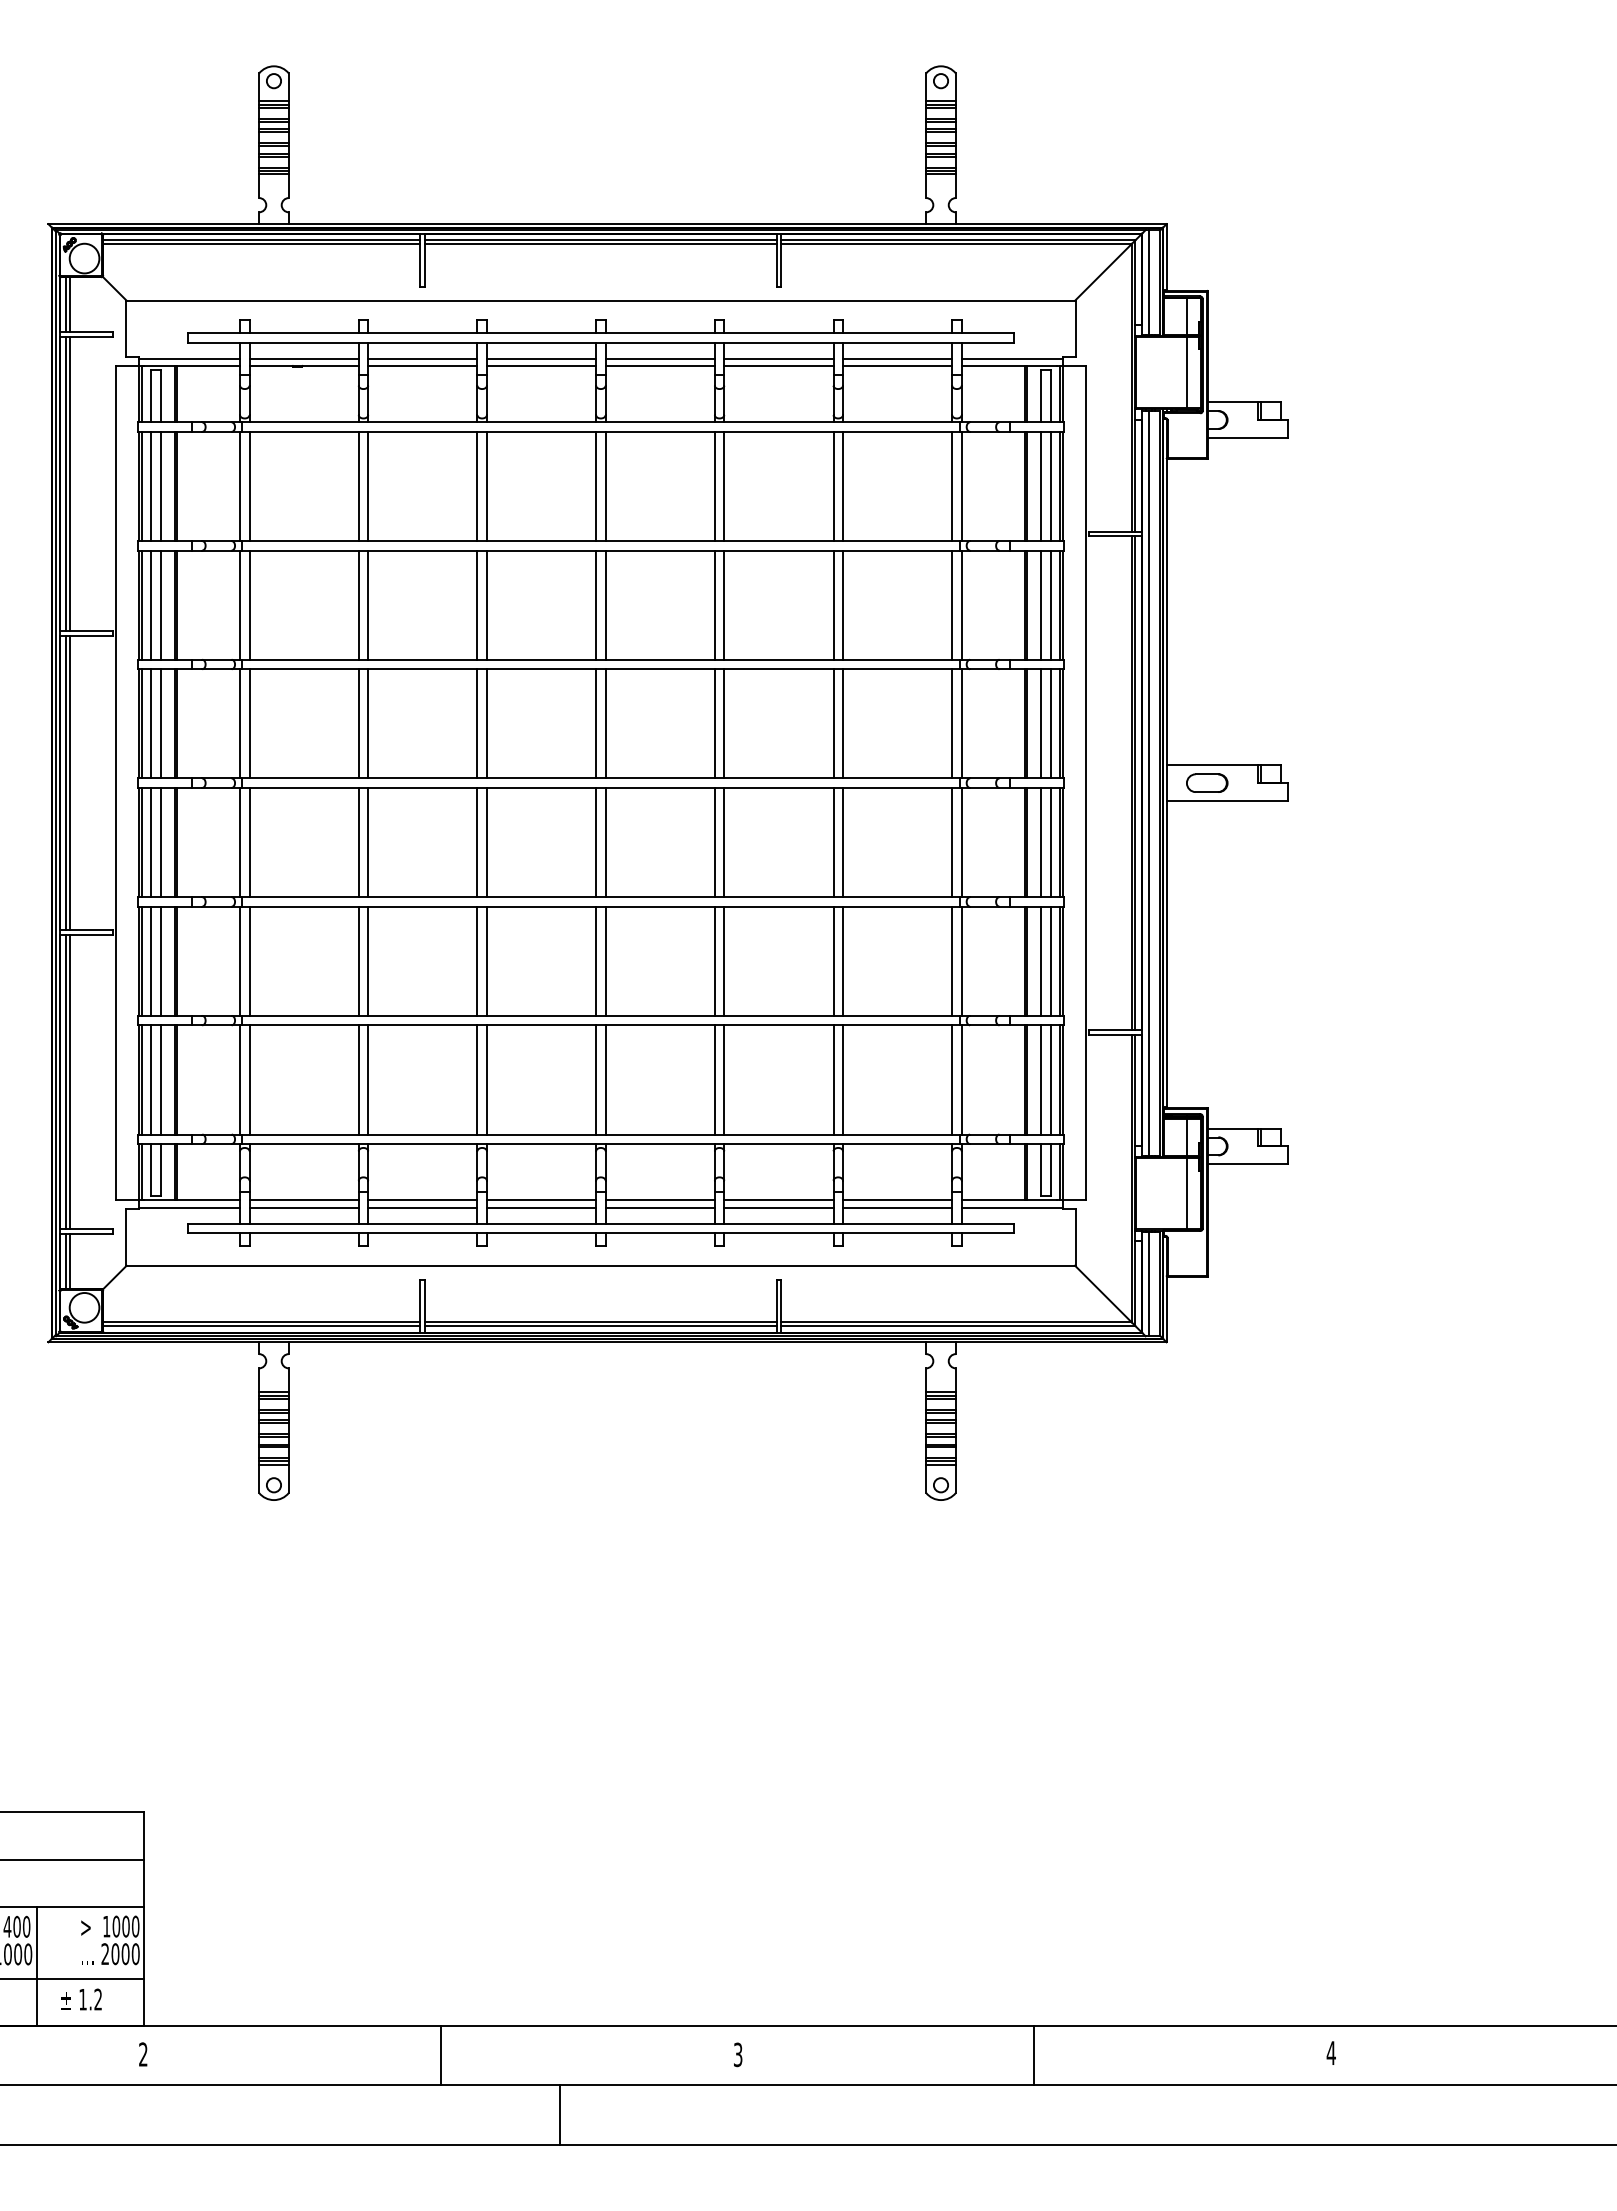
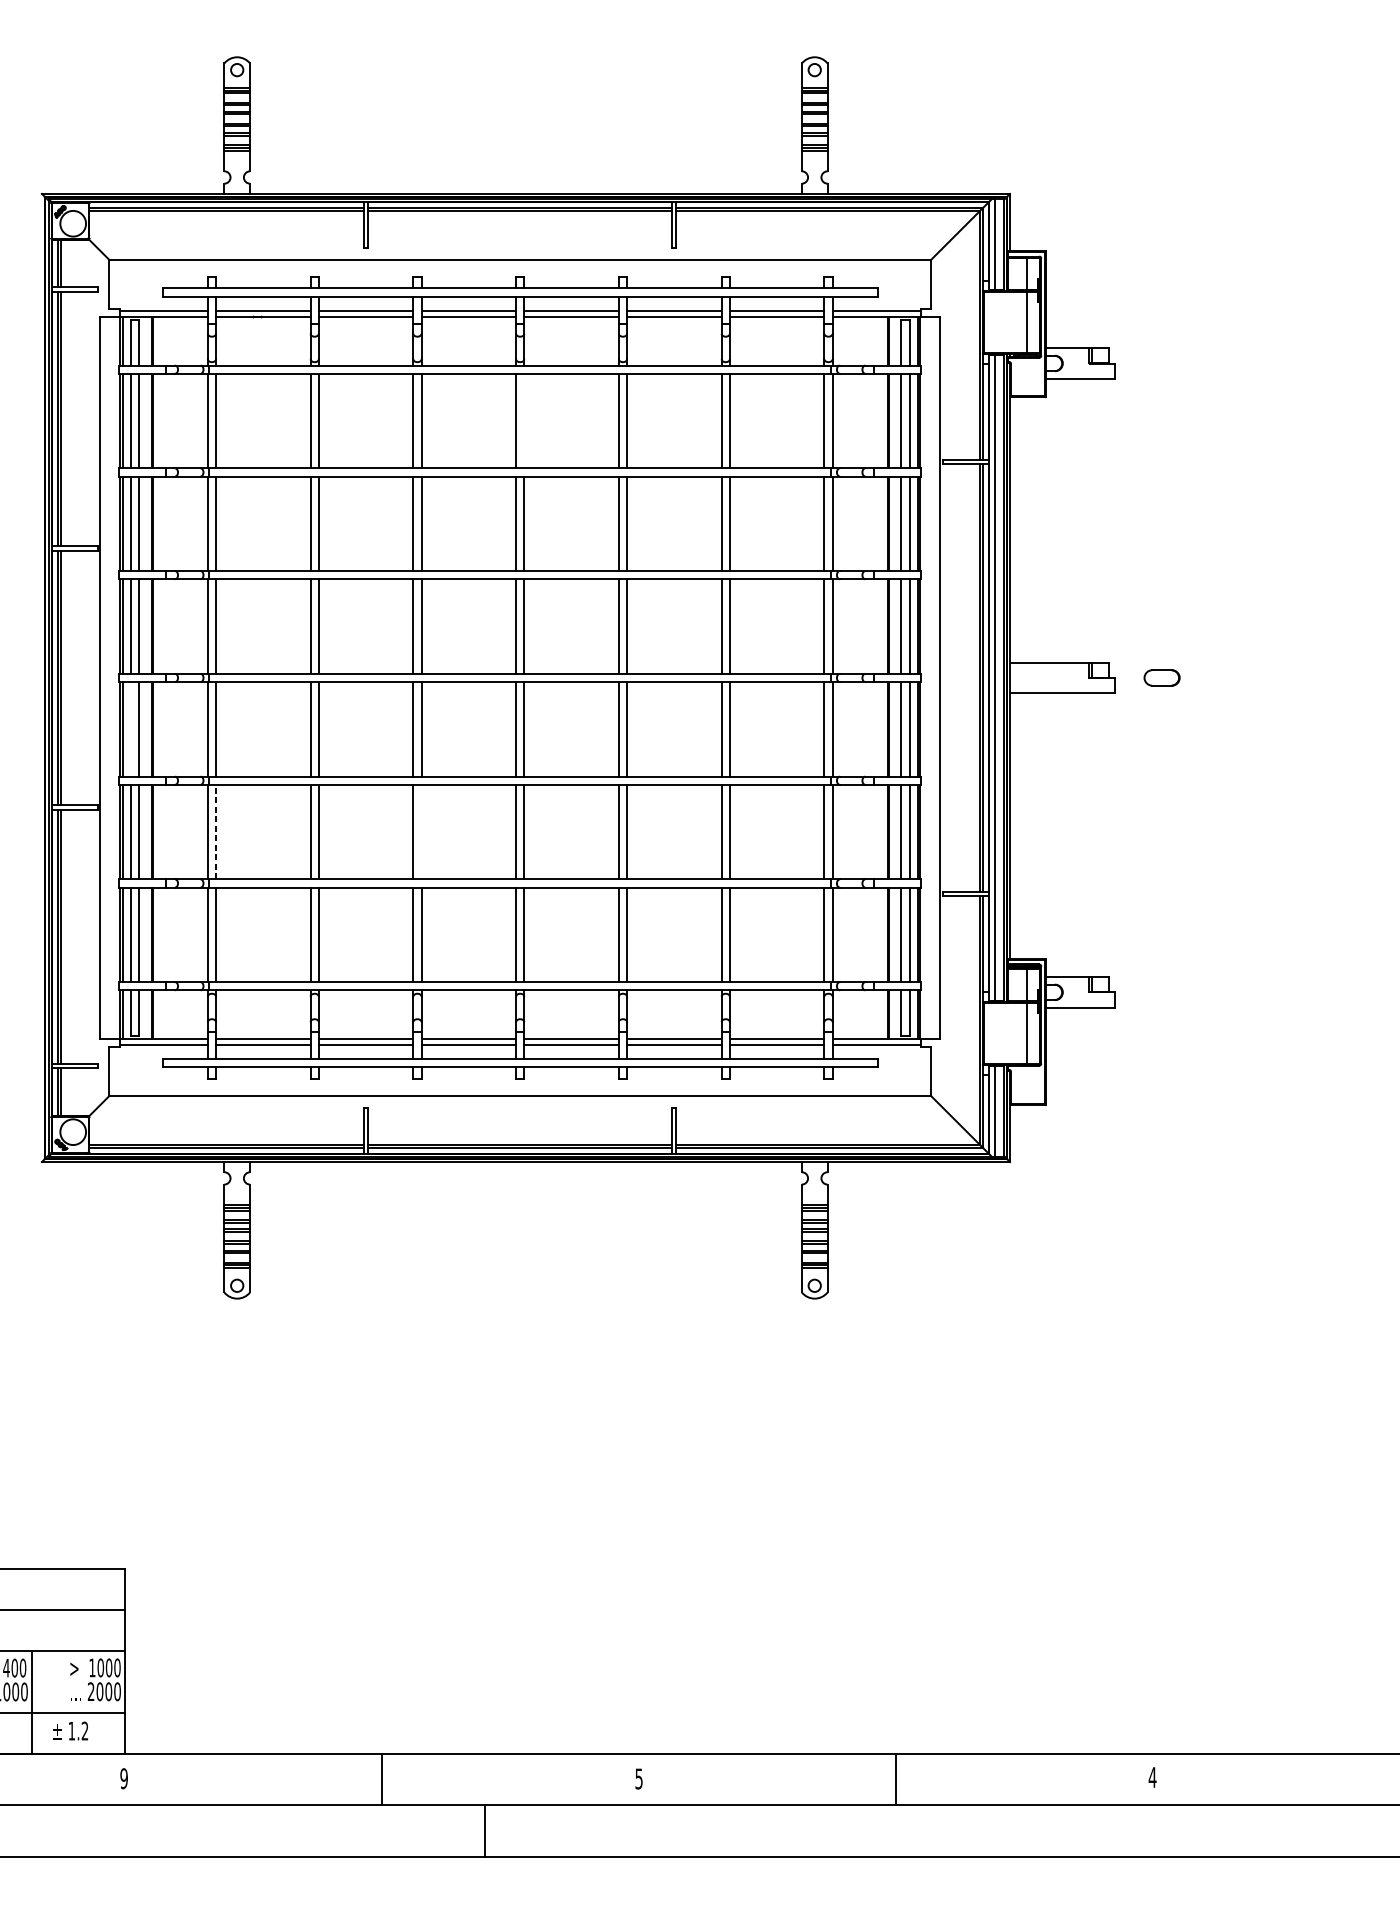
line: (605, 486) -> (524, 421), removed
part: (1207, 782) -> (1162, 677), moved
line: (151, 842) -> (131, 729), removed
line: (486, 960) -> (421, 831), removed
line: (249, 961) -> (216, 832), solid -> dashed
text: (143, 2054) -> (124, 1778), 2 -> 9
text: (738, 2054) -> (639, 1778), 3 -> 5

